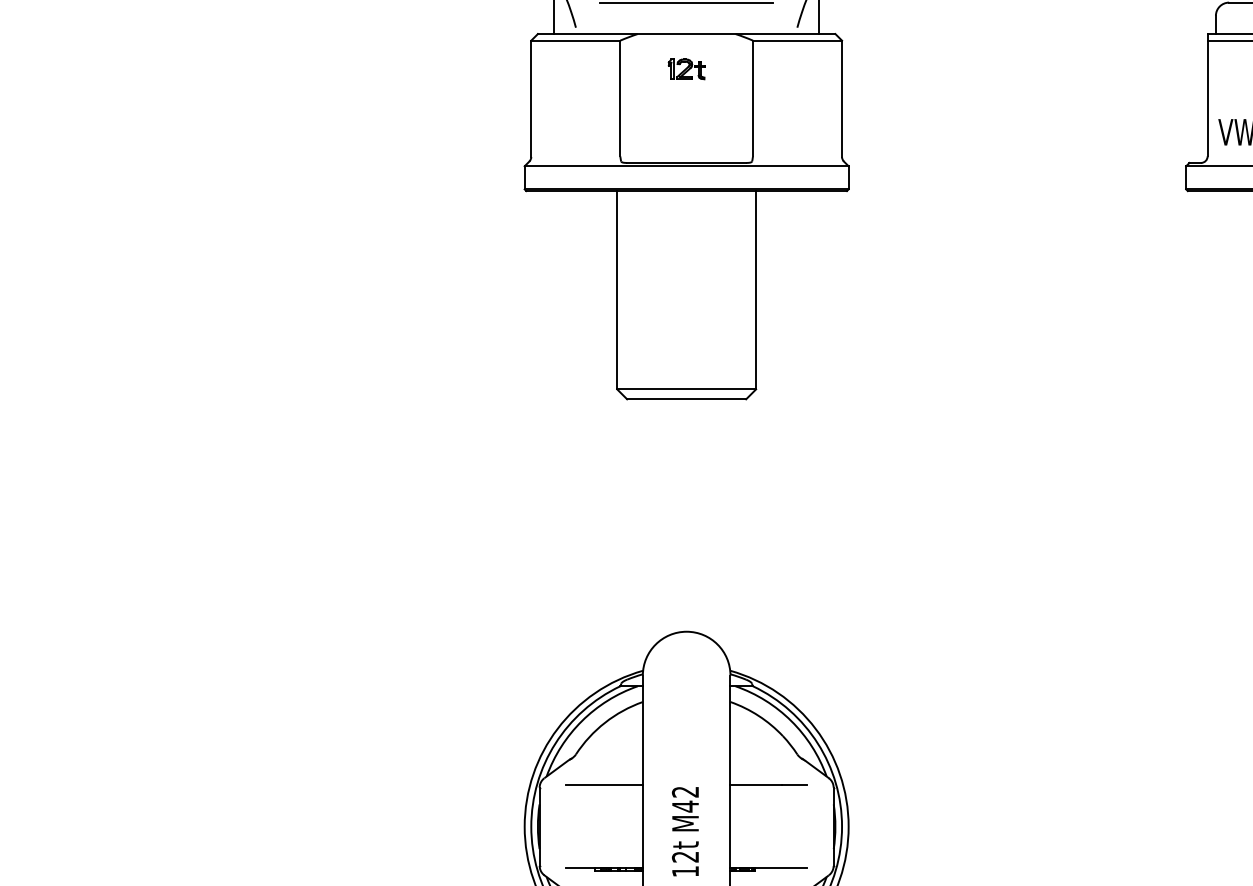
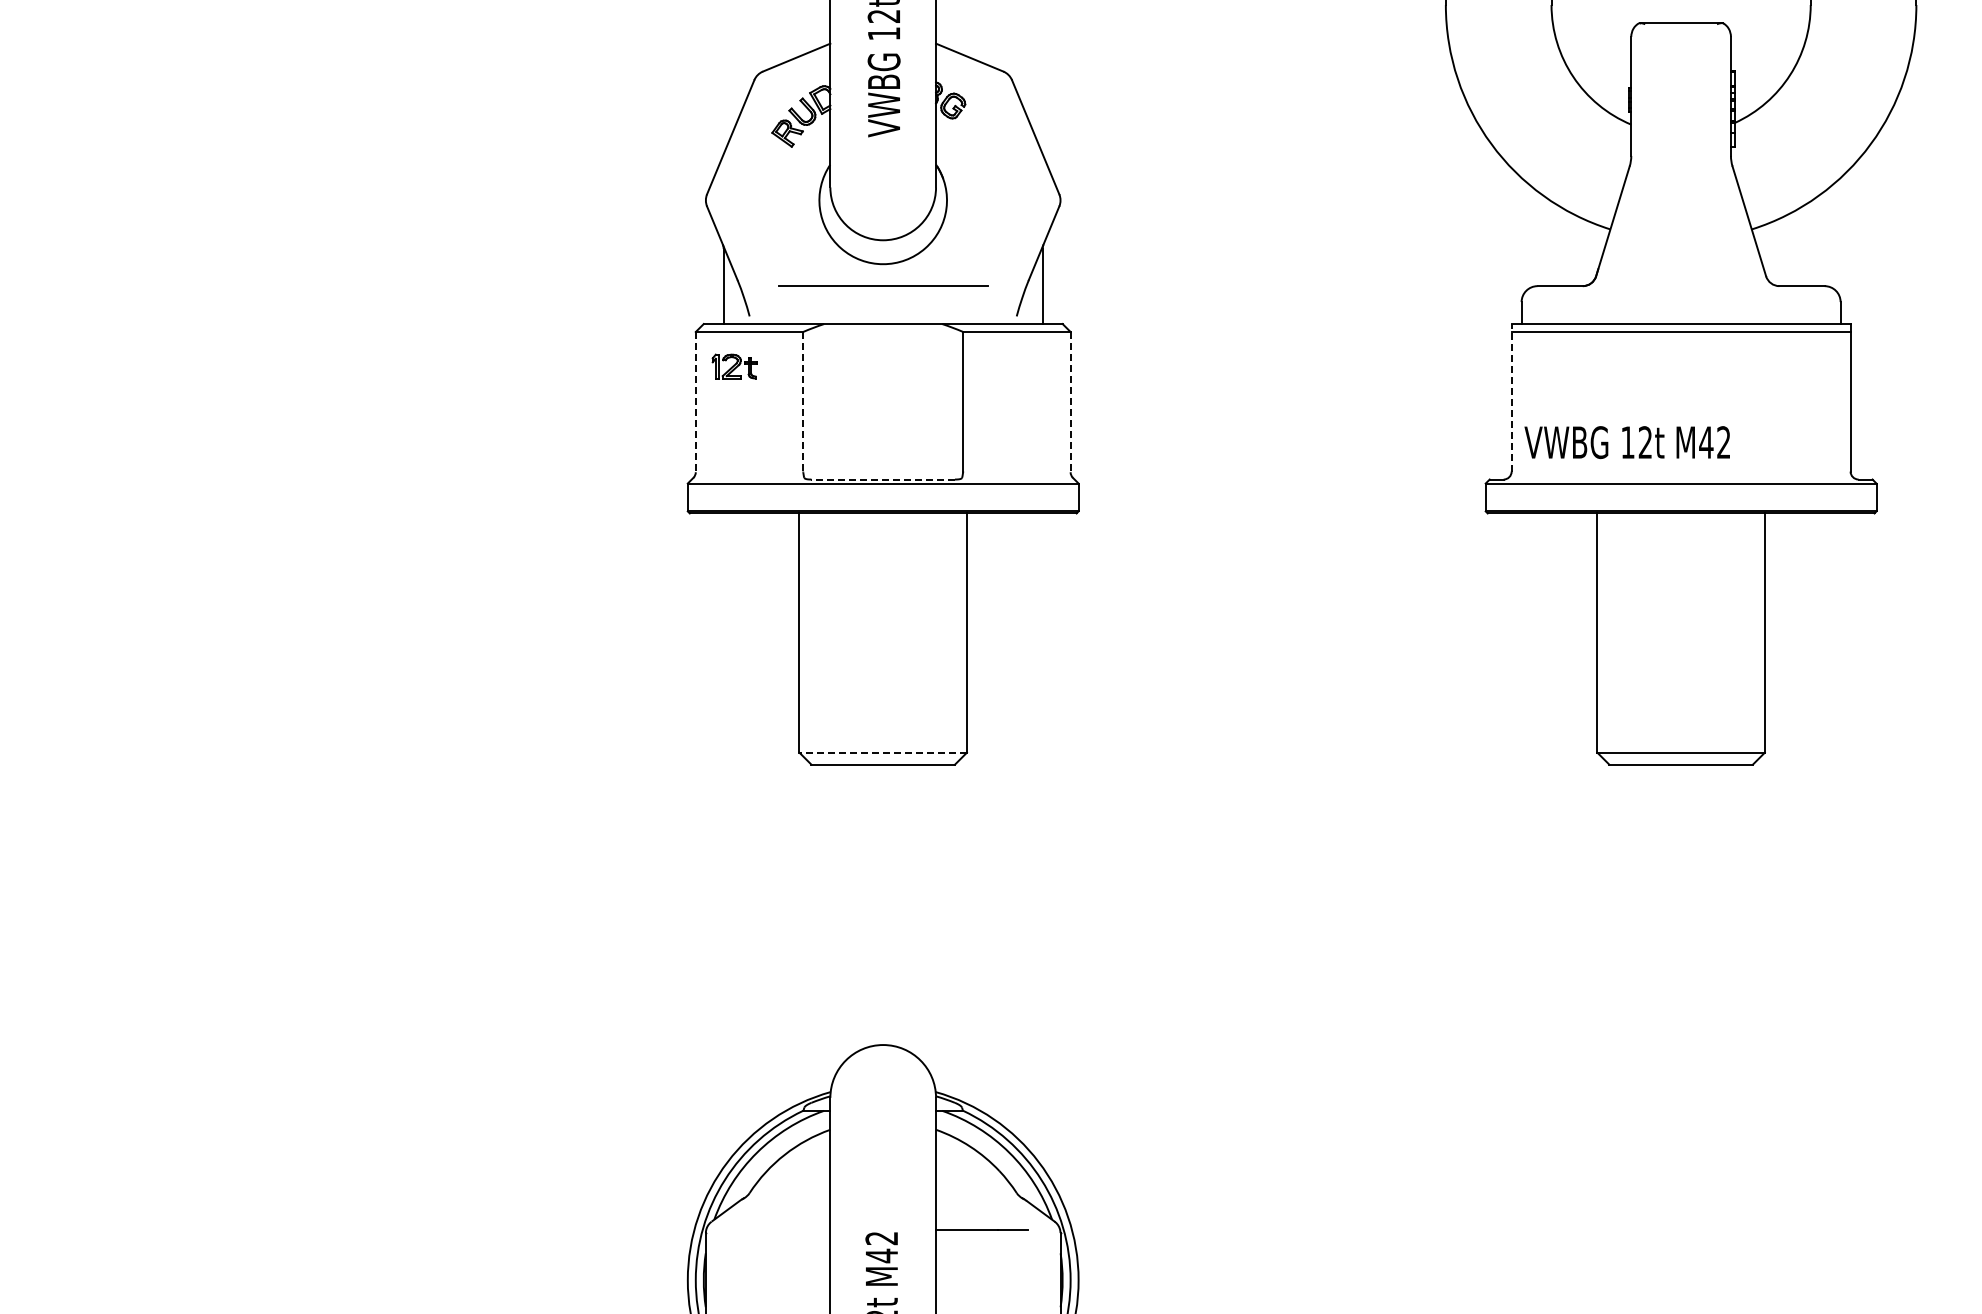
part: (686, 69) -> (734, 366), moved
line: (1207, 94) -> (1511, 397), solid -> dashed
line: (620, 98) -> (803, 401), solid -> dashed
line: (531, 99) -> (695, 402), solid -> dashed
line: (841, 99) -> (1070, 402), solid -> dashed
line: (686, 162) -> (883, 479), solid -> dashed
line: (686, 389) -> (883, 752), solid -> dashed
line: (604, 785) -> (784, 1230), removed

